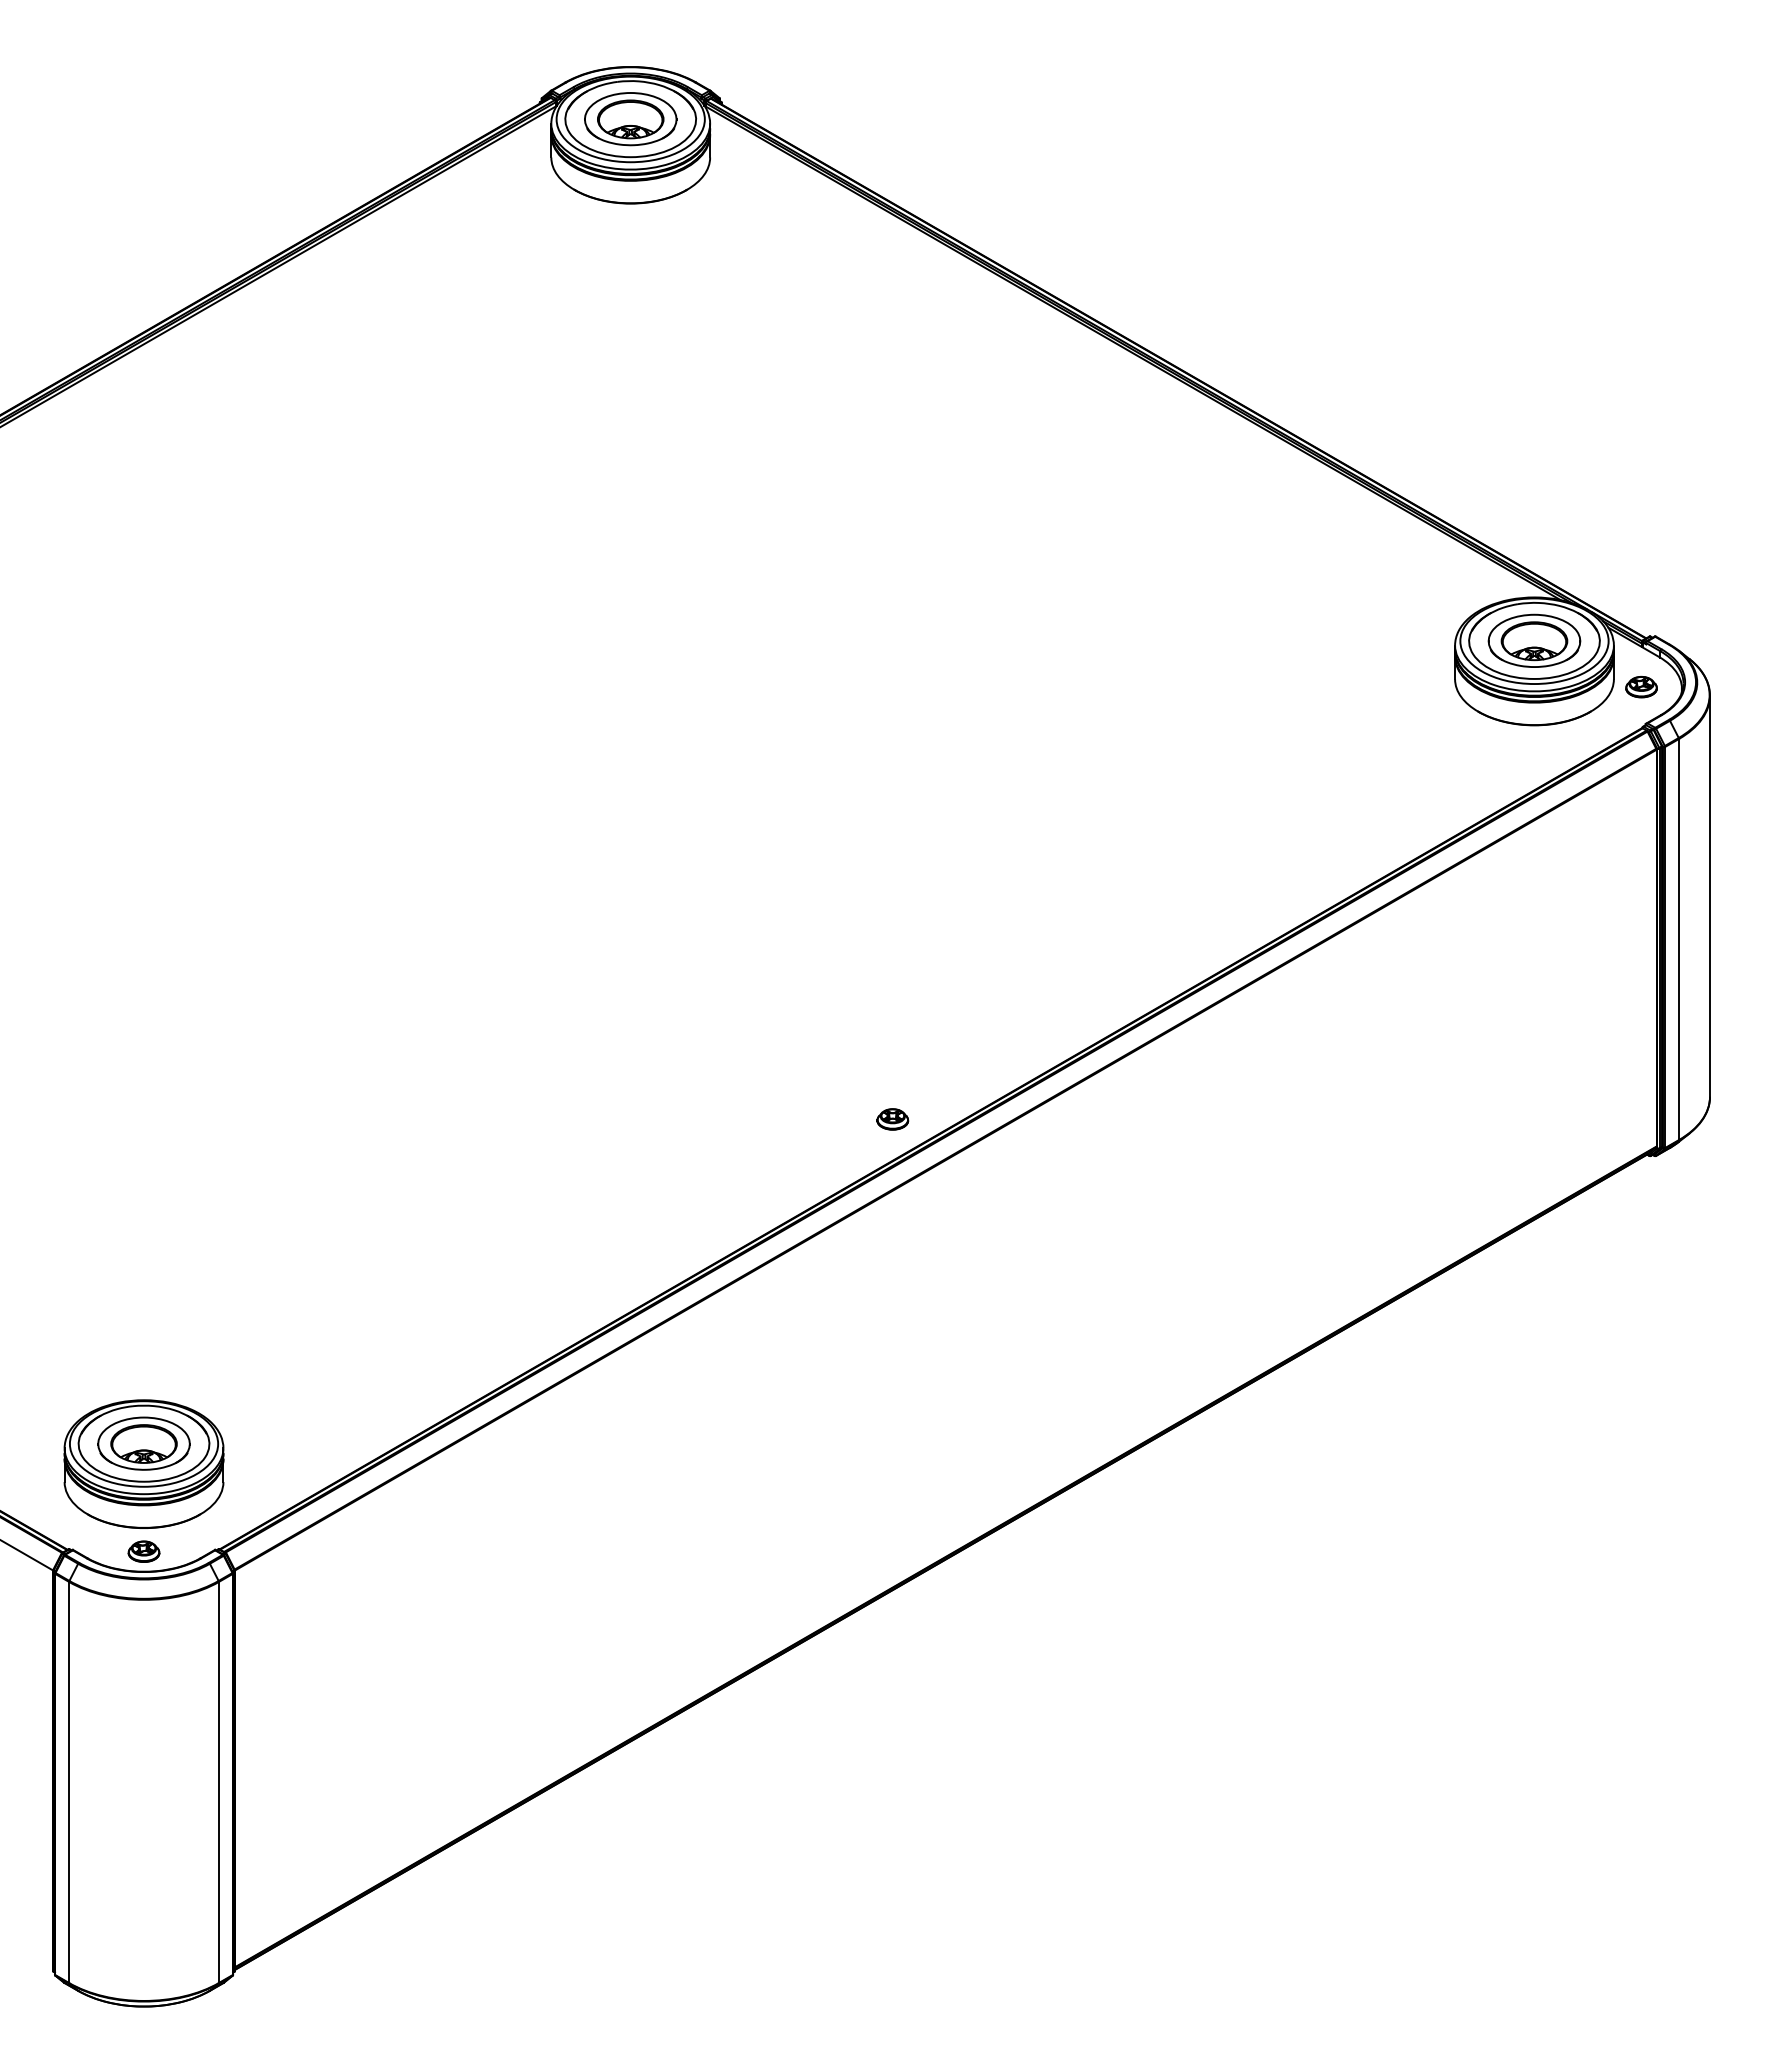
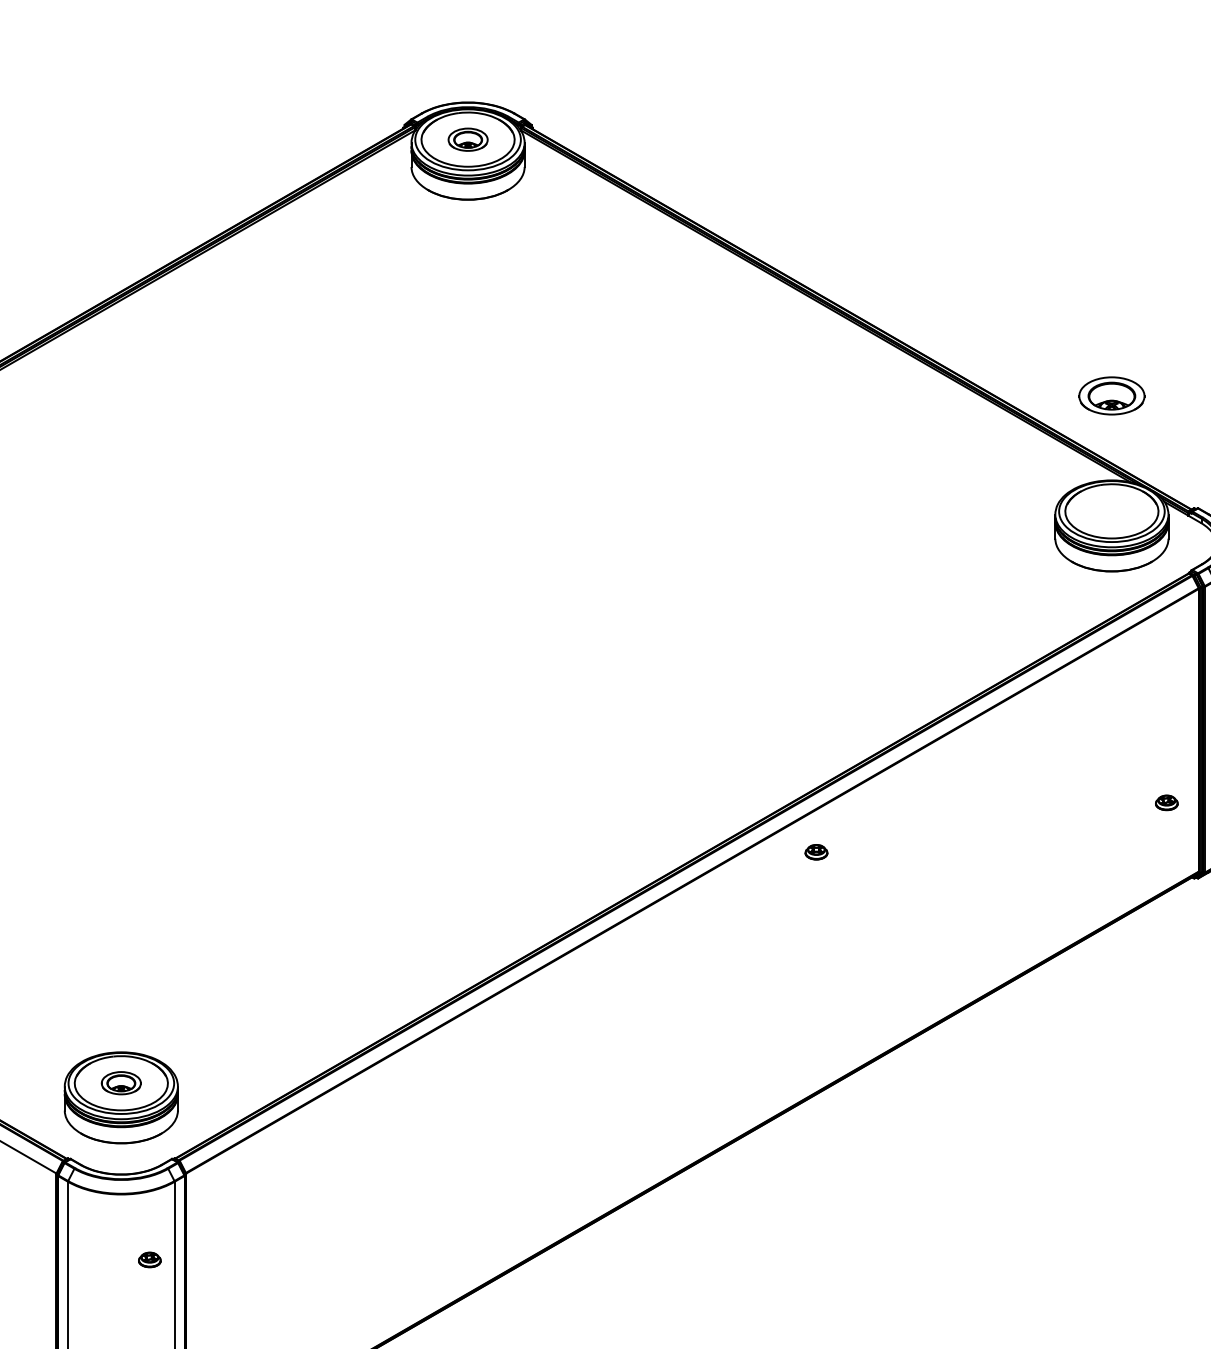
part: (630, 119) -> (467, 139), size x0.6
part: (1534, 640) -> (1111, 395), moved
part: (1641, 687) -> (1166, 803), moved
part: (892, 1119) -> (816, 852), moved
part: (143, 1443) -> (120, 1083), size x0.6
part: (143, 1551) -> (149, 1259), moved

